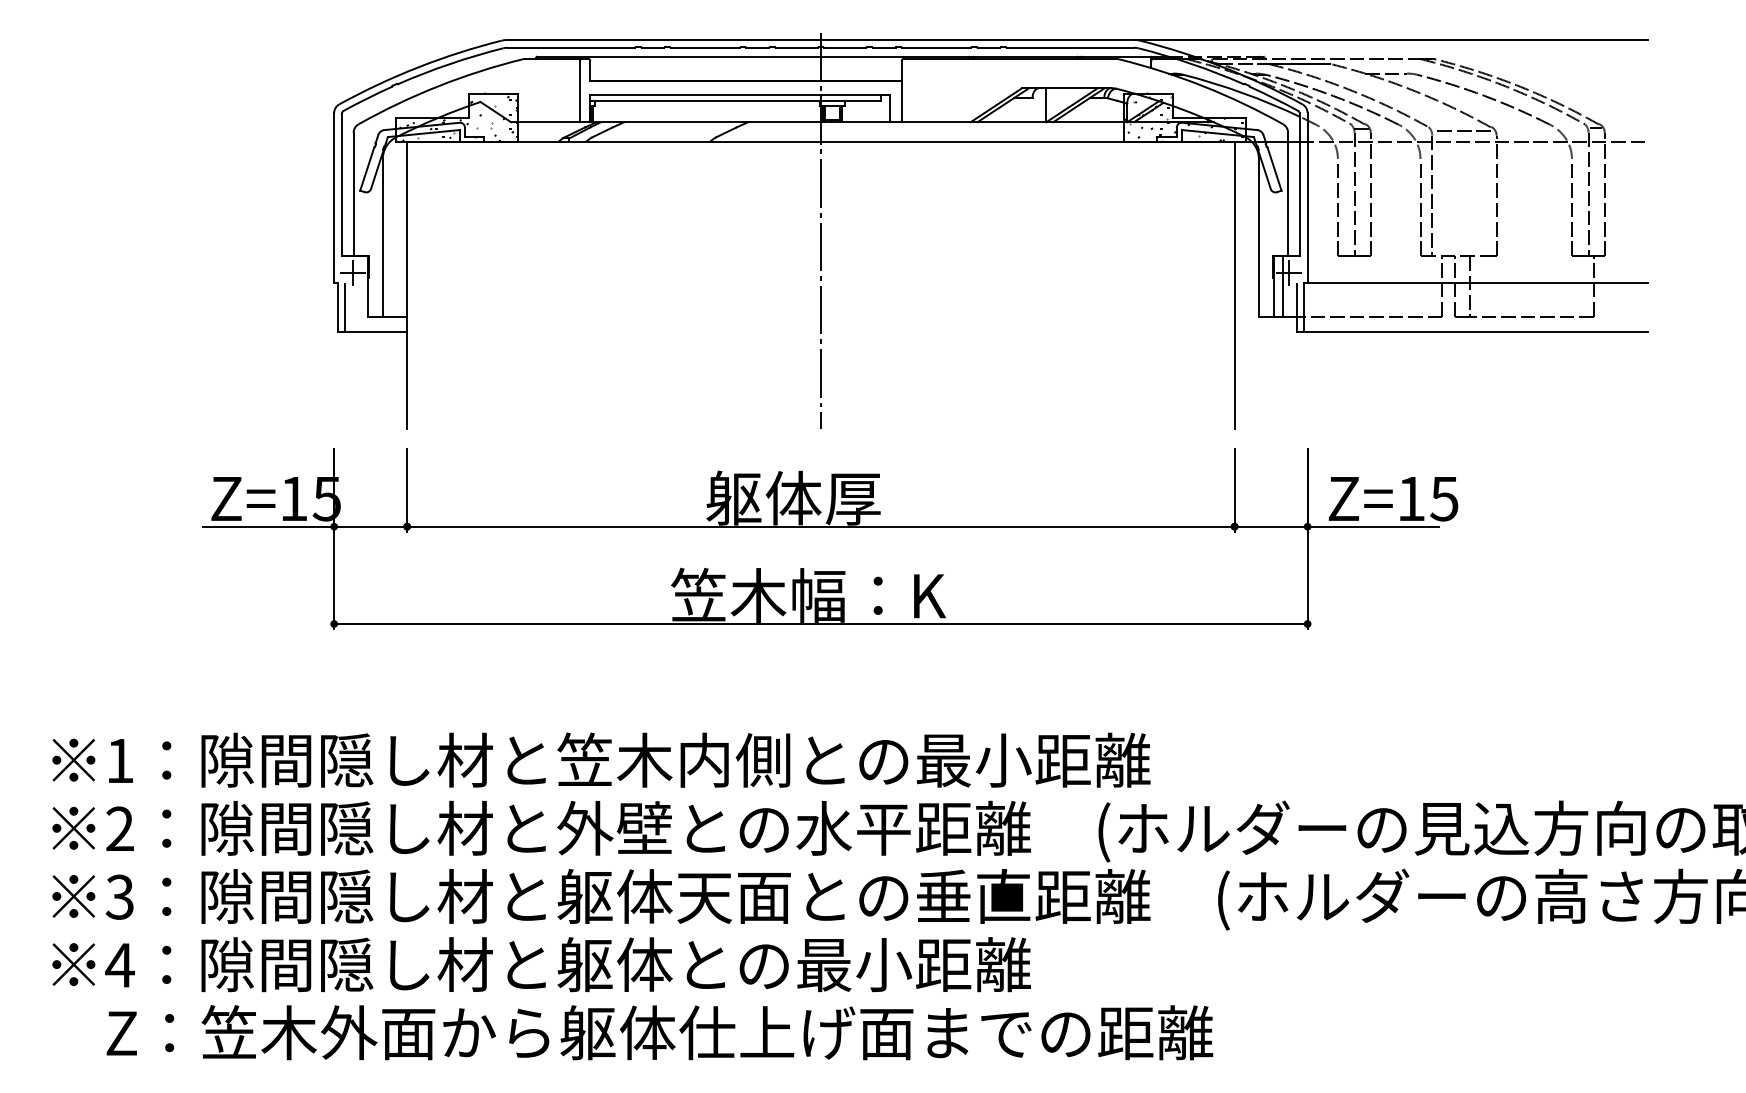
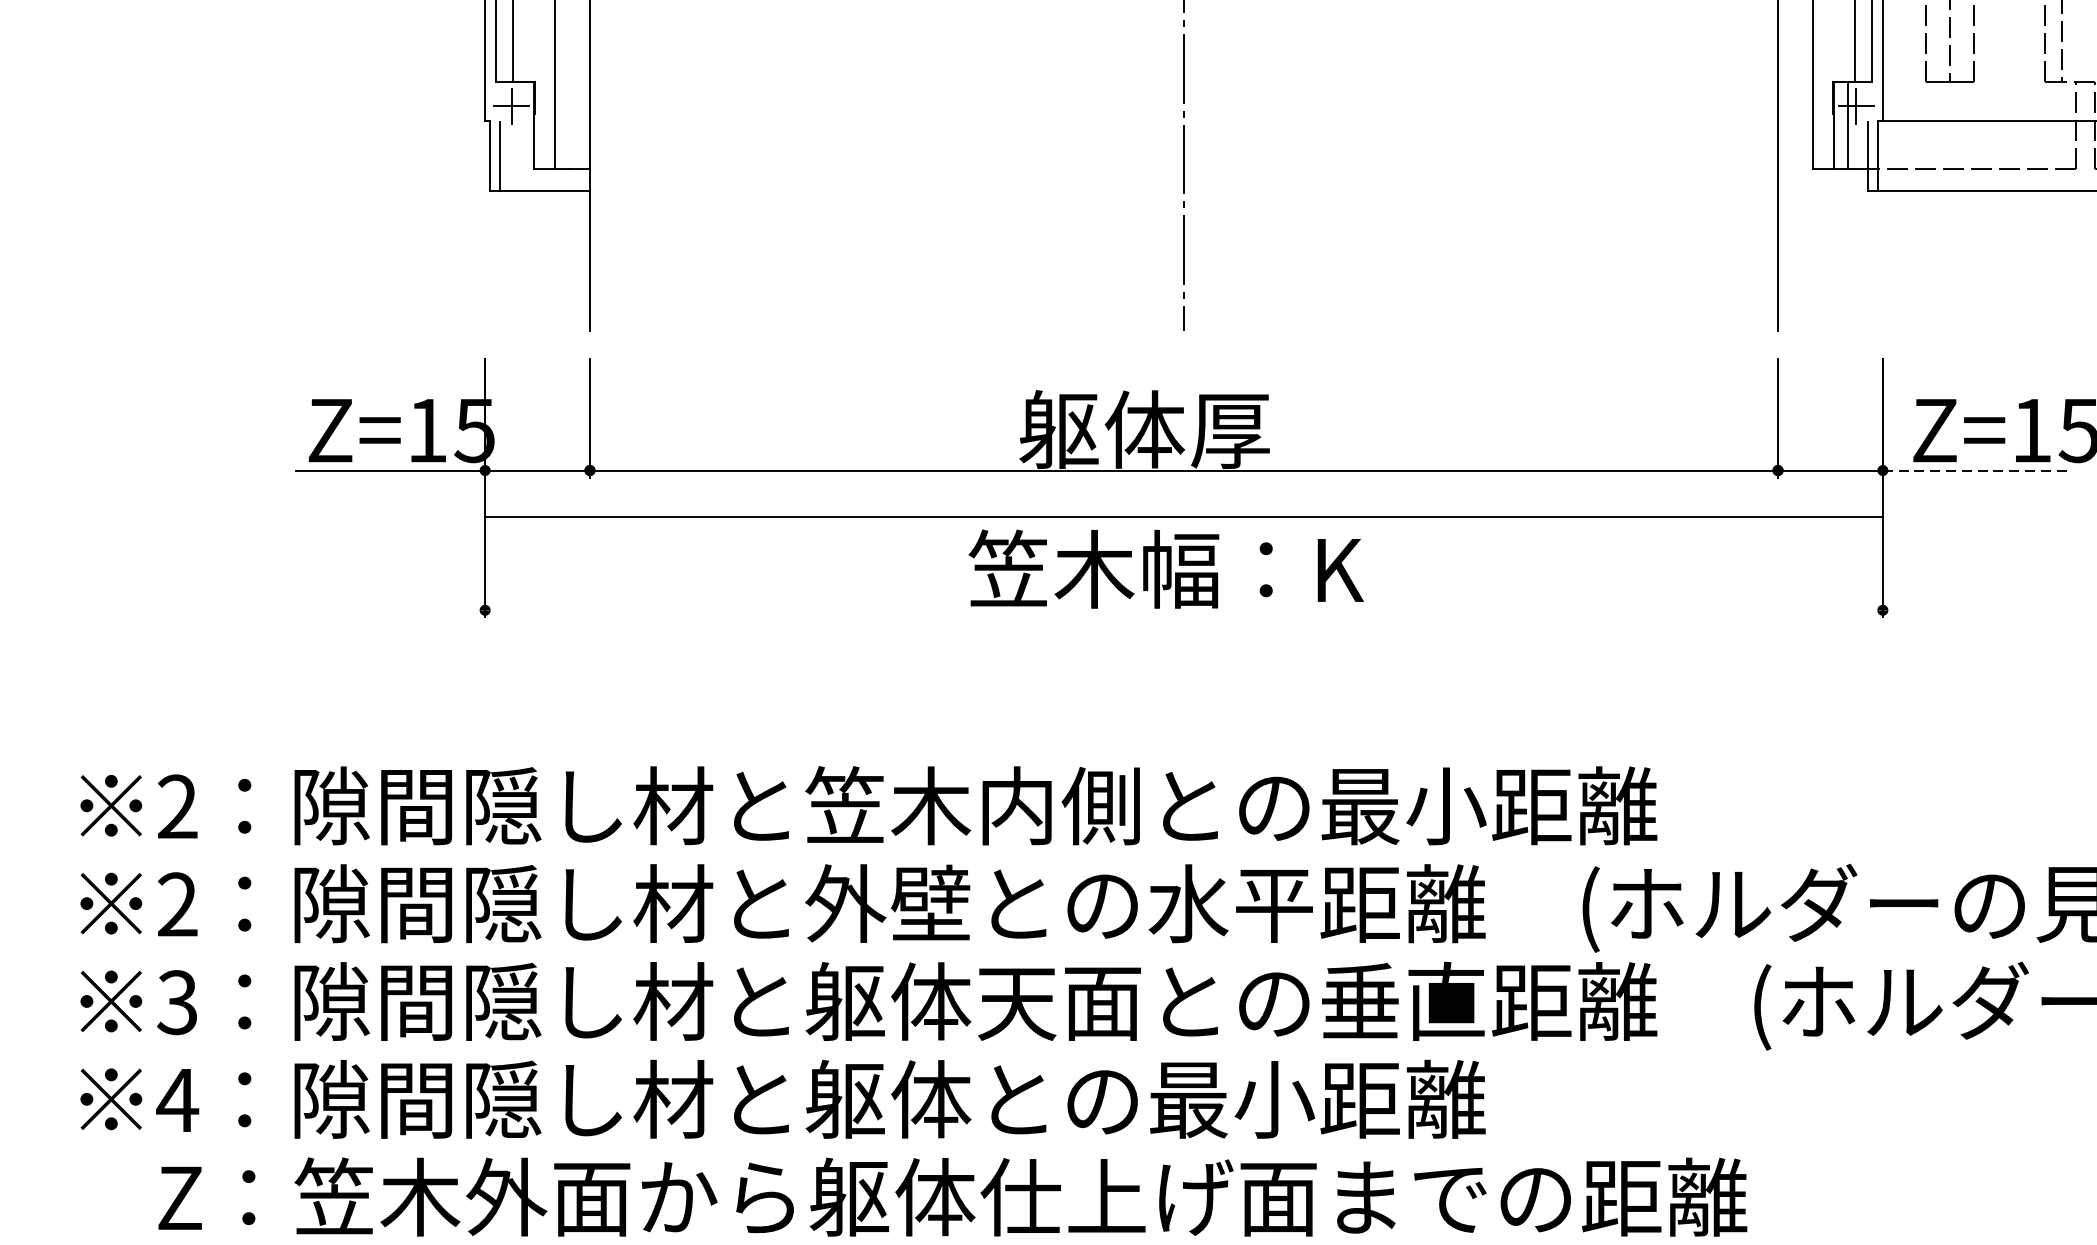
line: (1373, 526) -> (1977, 470), solid -> dashed
line: (820, 624) -> (1183, 517), moved
text: (119, 760) -> (176, 806), 1 -> 2

